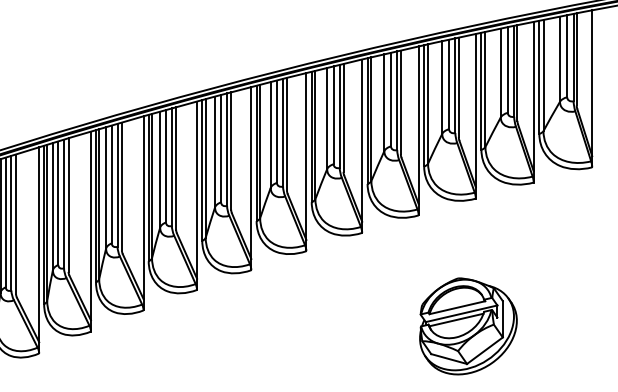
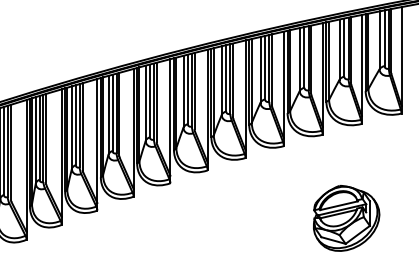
part: (468, 326) -> (346, 218), moved

